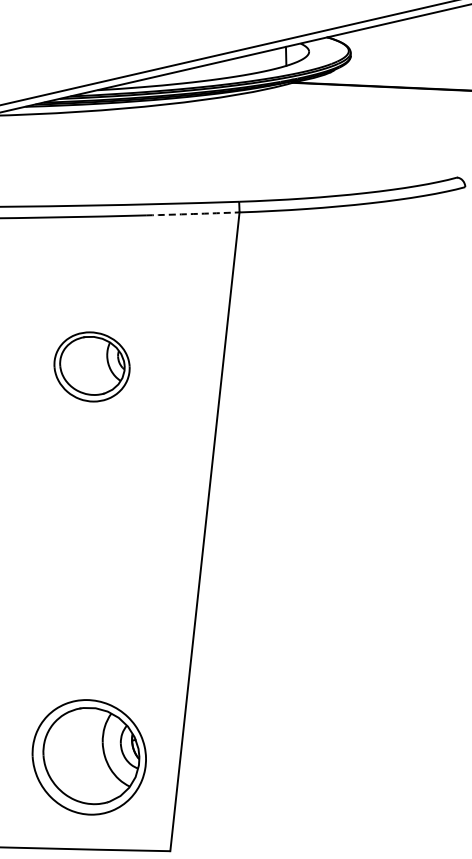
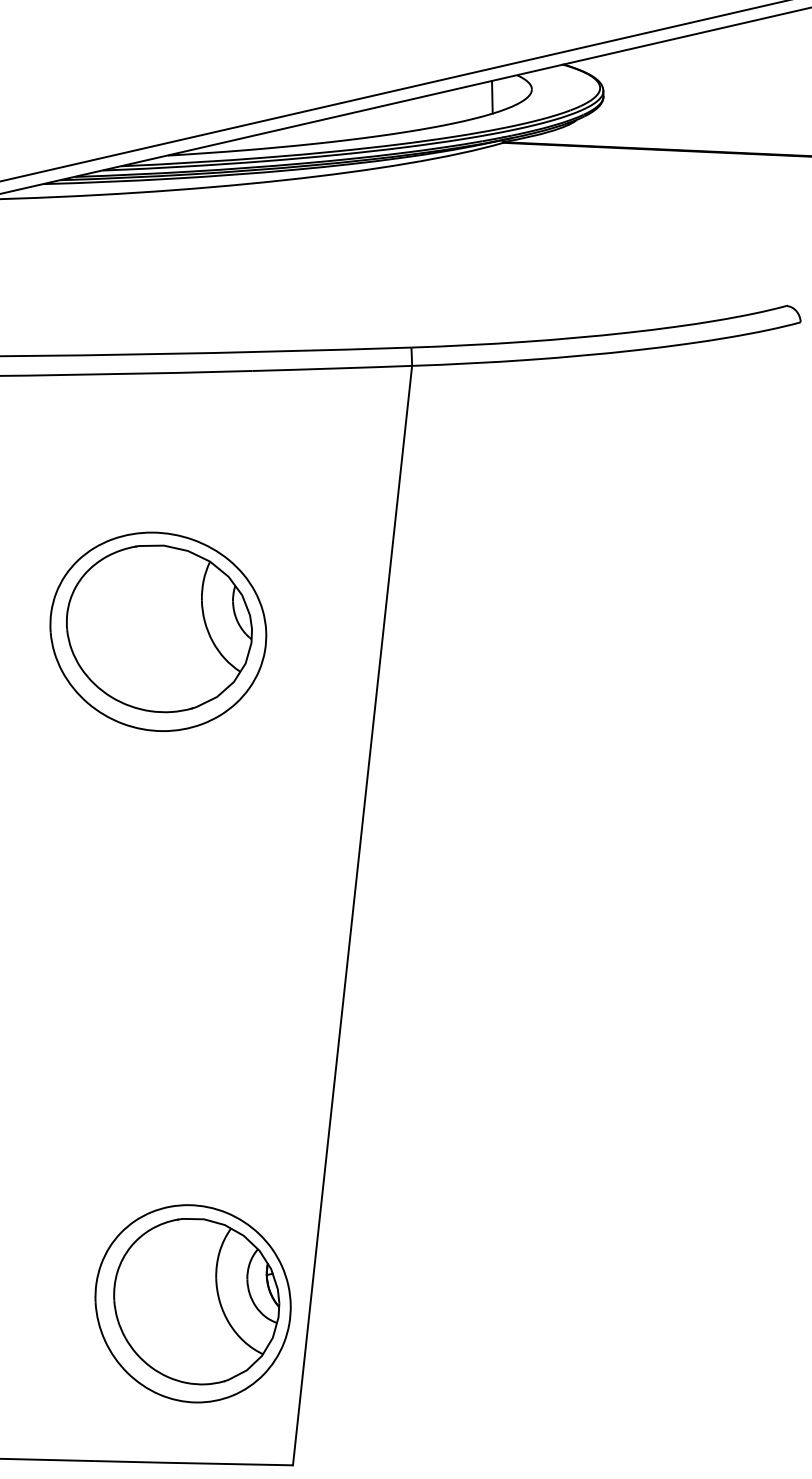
arc: (193, 214) -> (332, 369), dashed -> solid
part: (91, 366) -> (157, 631), size x1.67
part: (88, 757) -> (191, 1304), moved

